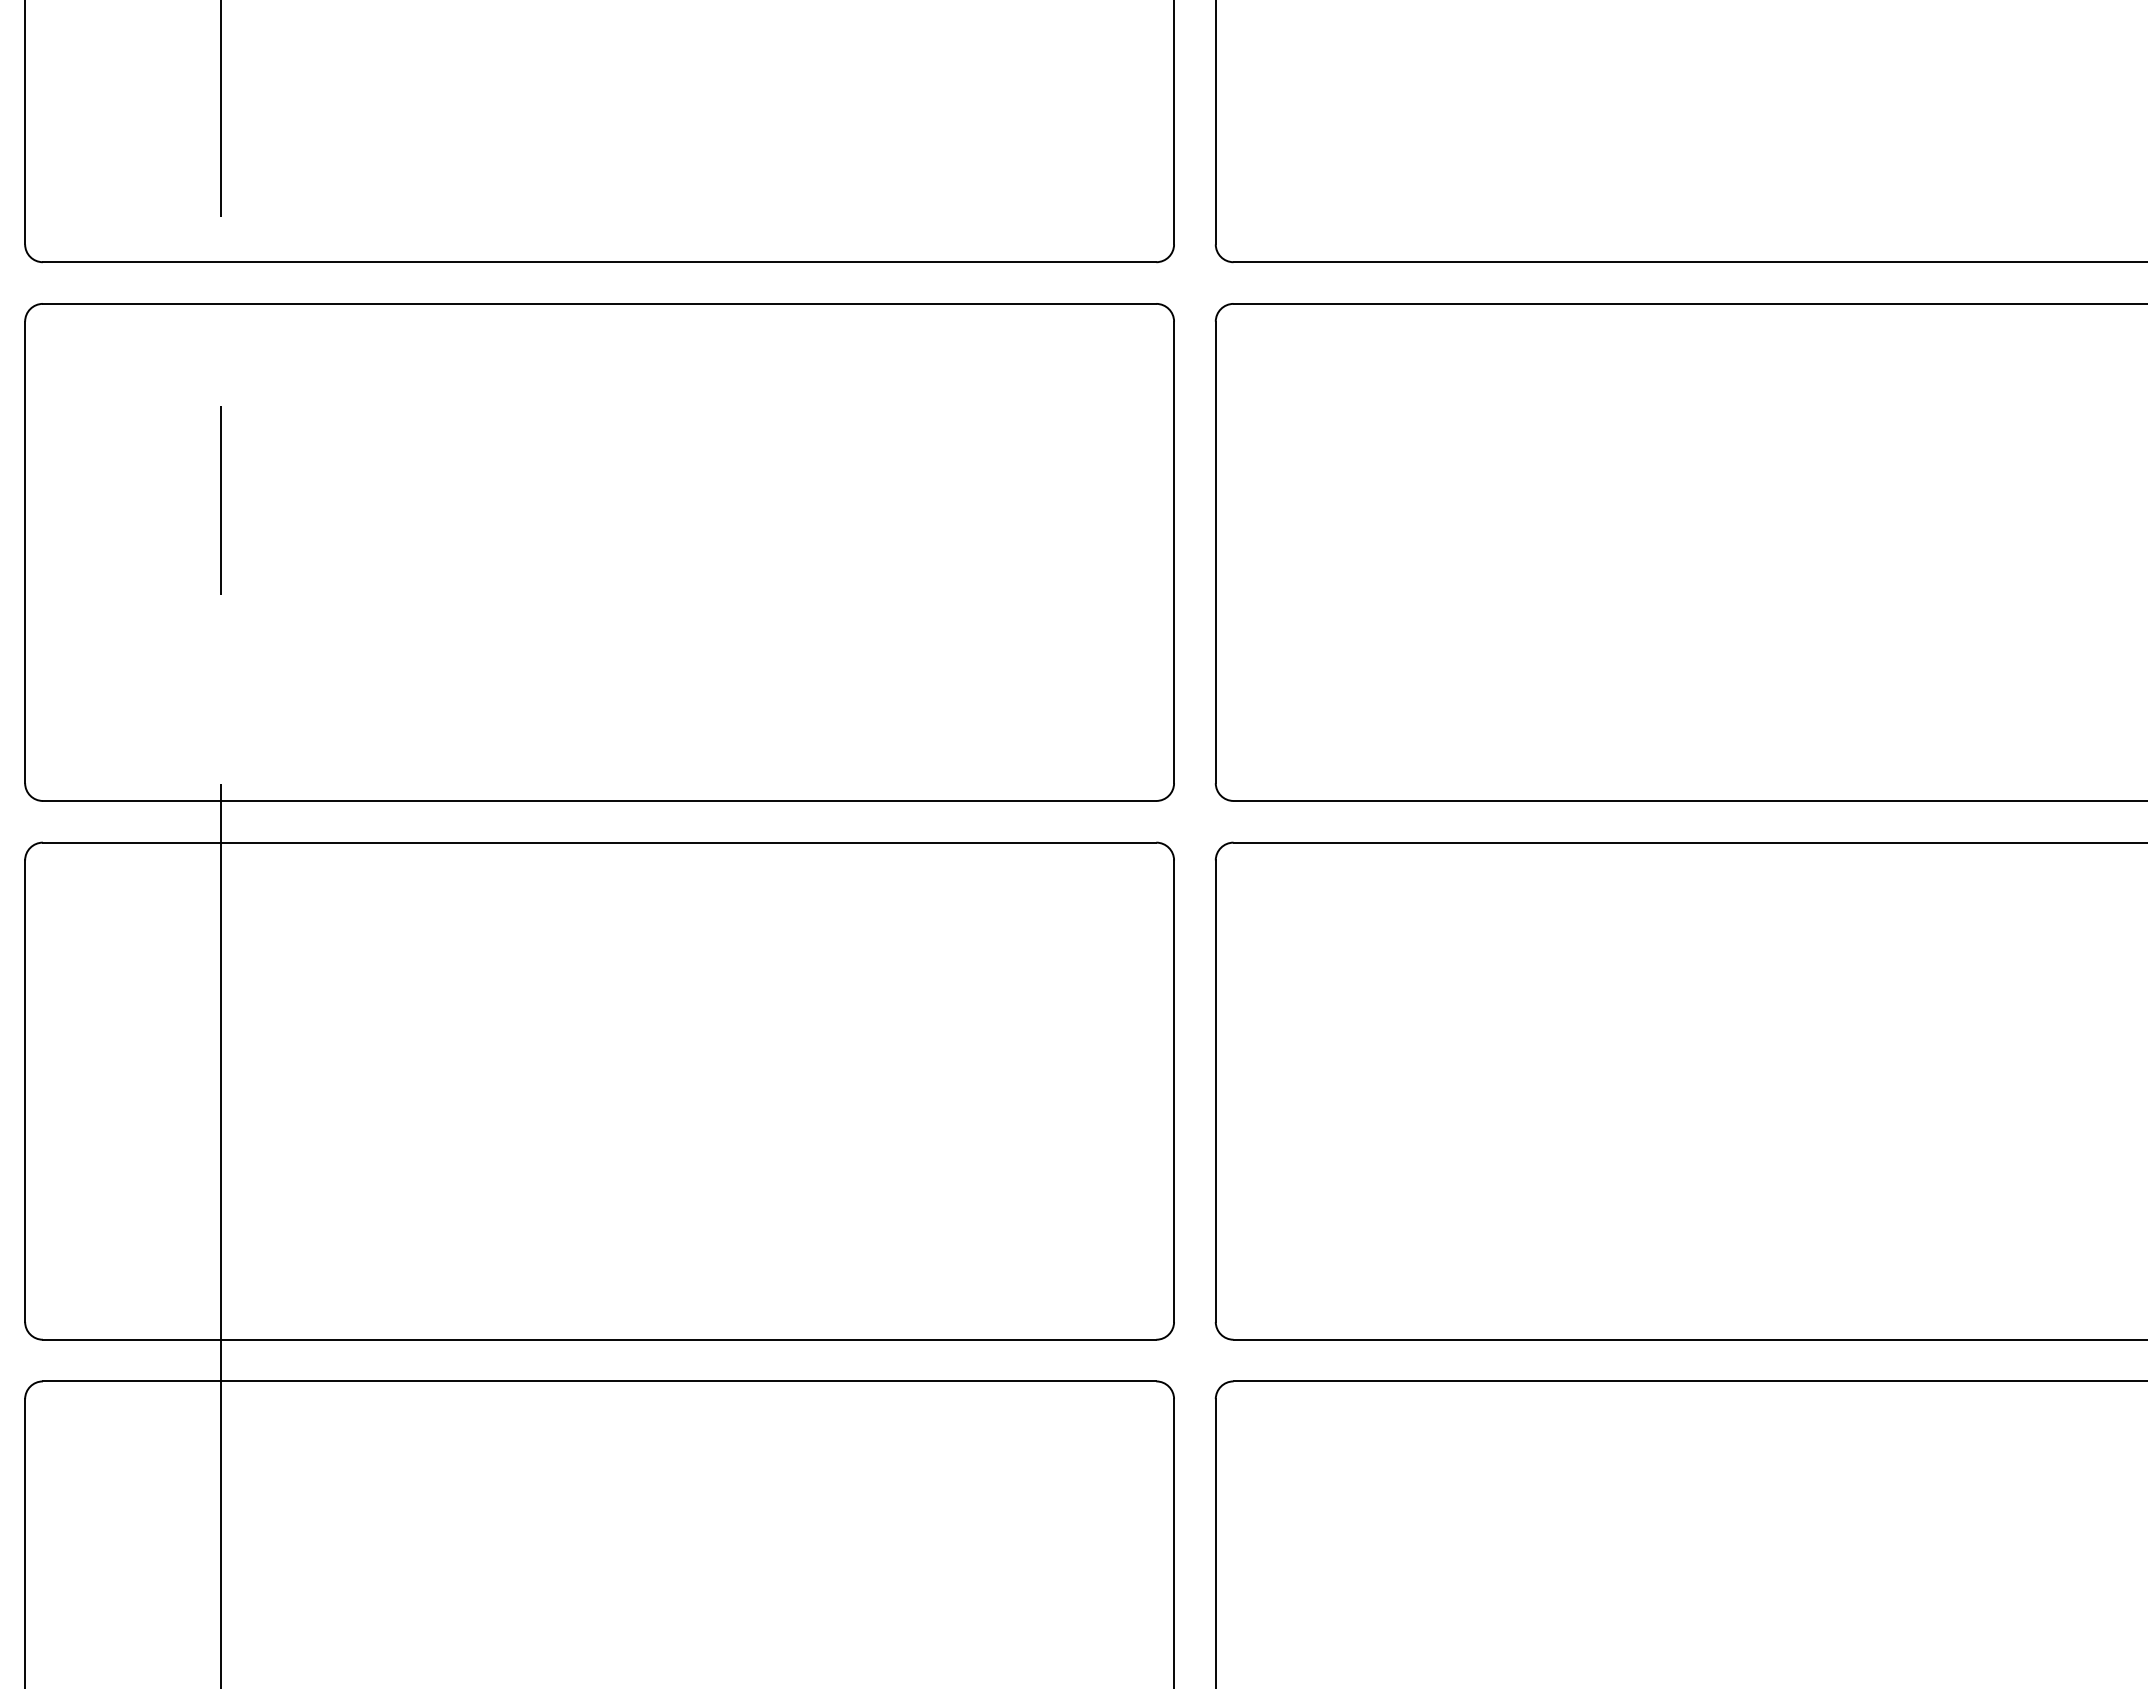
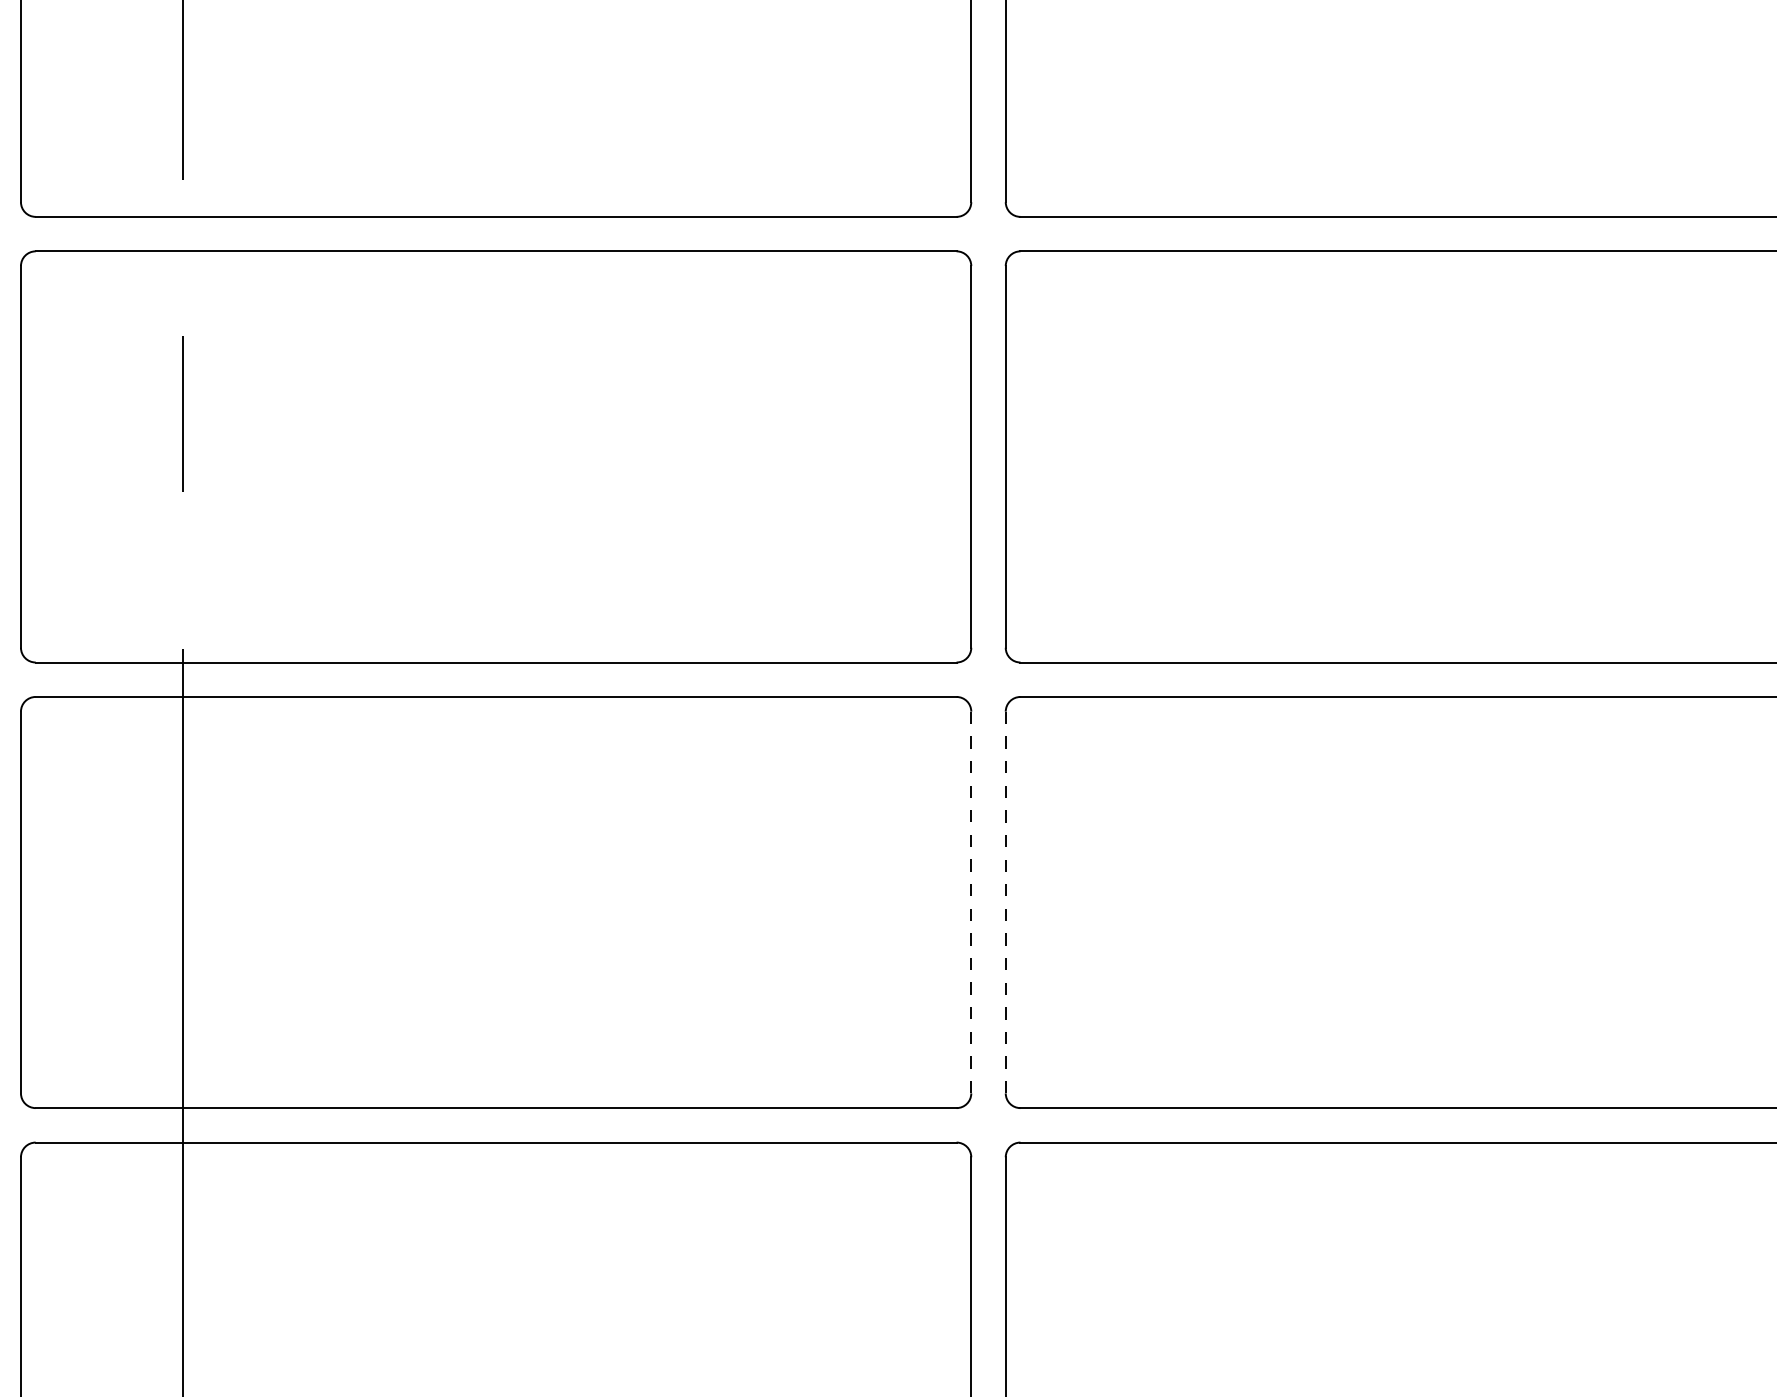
line: (1174, 1091) -> (971, 902), solid -> dashed
line: (1215, 1091) -> (1005, 902), solid -> dashed

